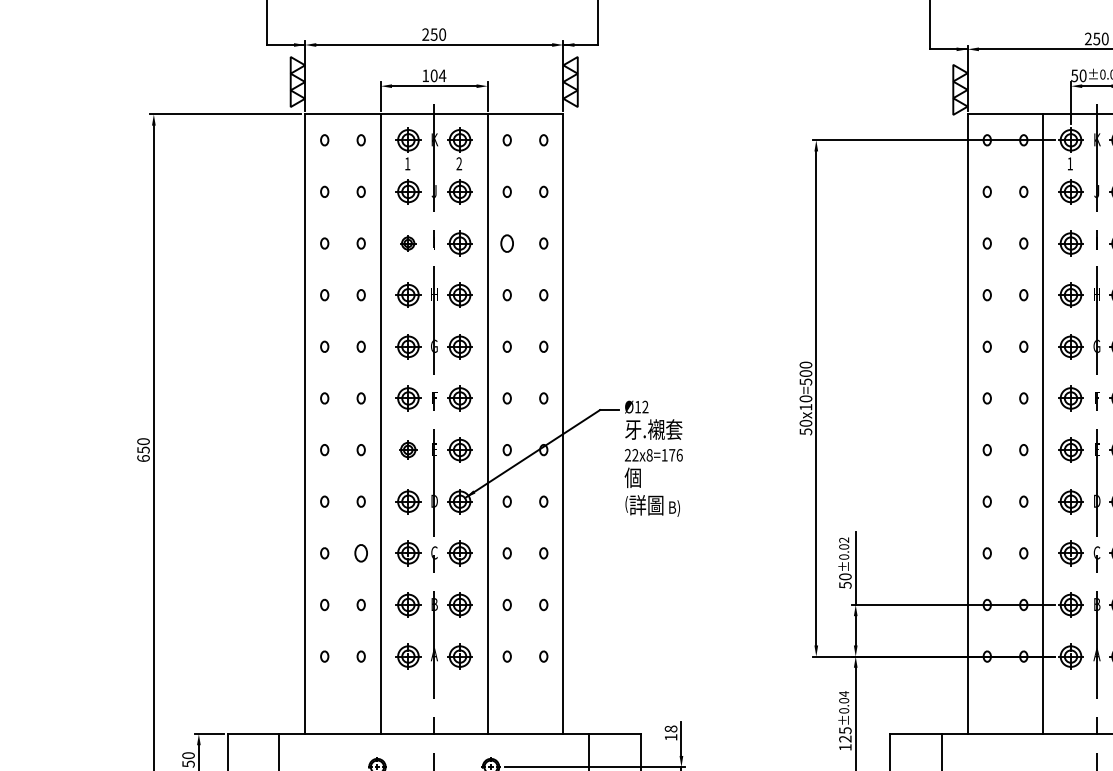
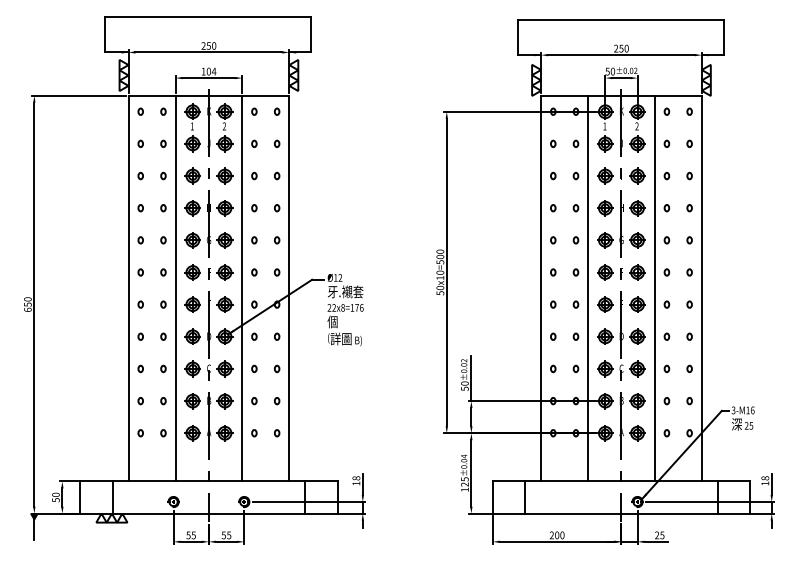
part: (407, 242) -> (192, 175), size x1.67
part: (507, 242) -> (254, 175), size x0.62
part: (407, 449) -> (192, 304), size x1.43
part: (361, 552) -> (163, 368), size x0.62

